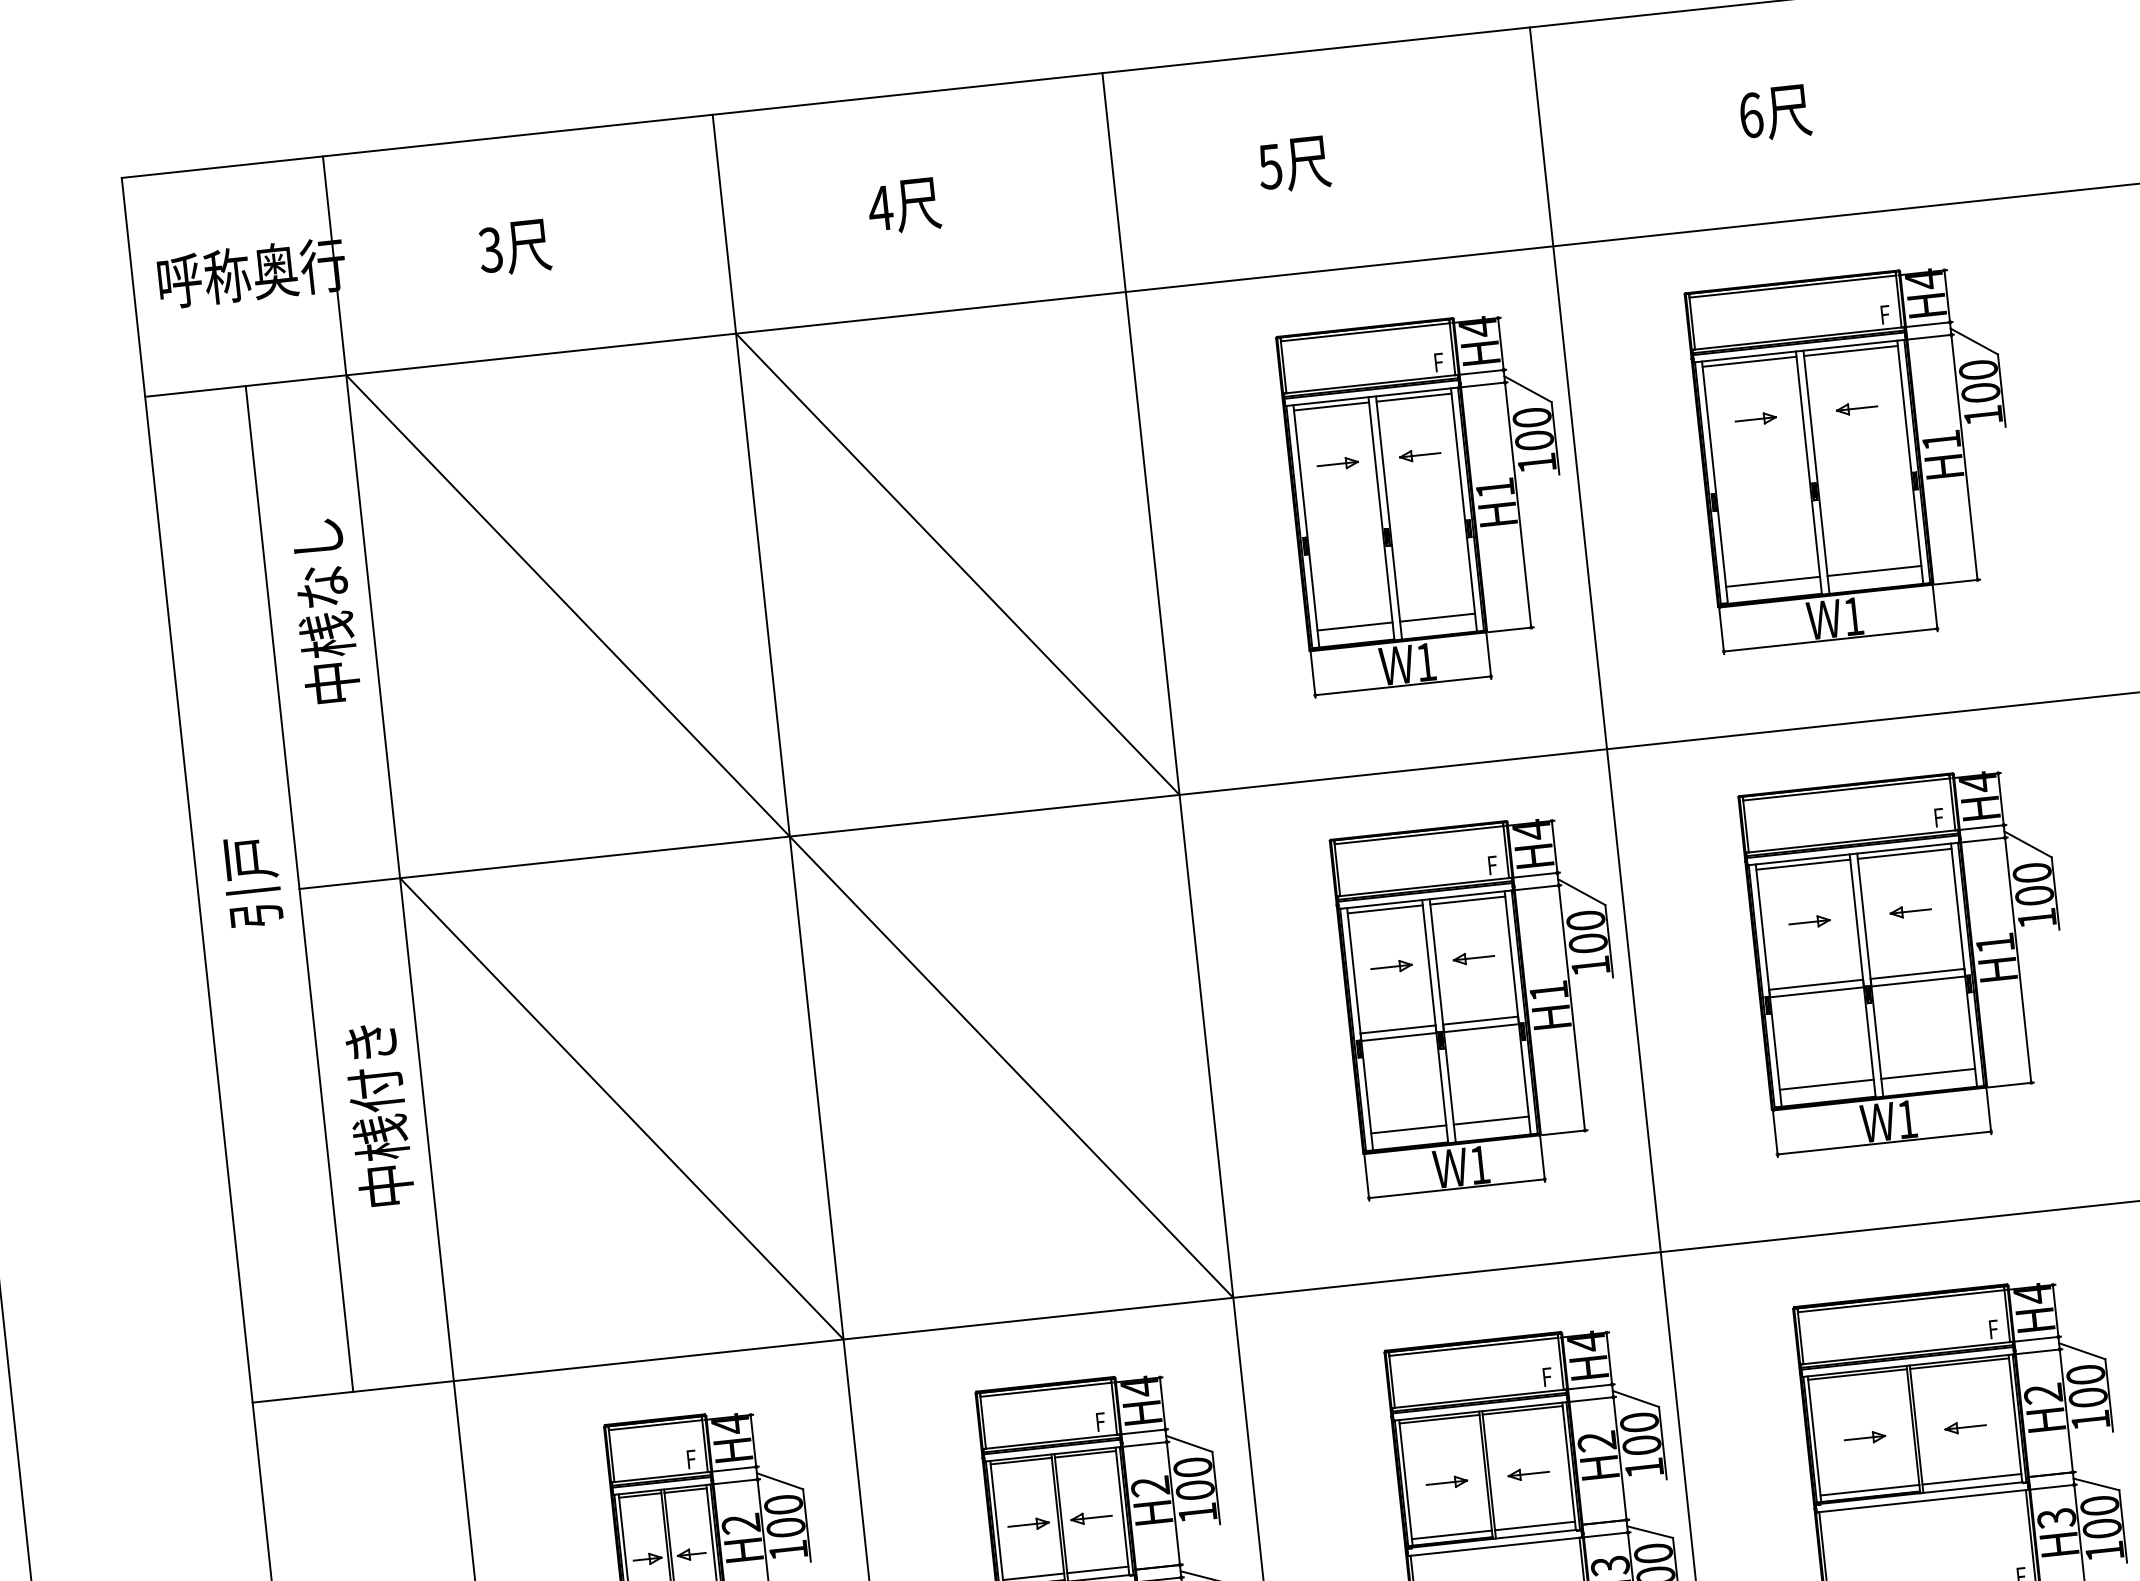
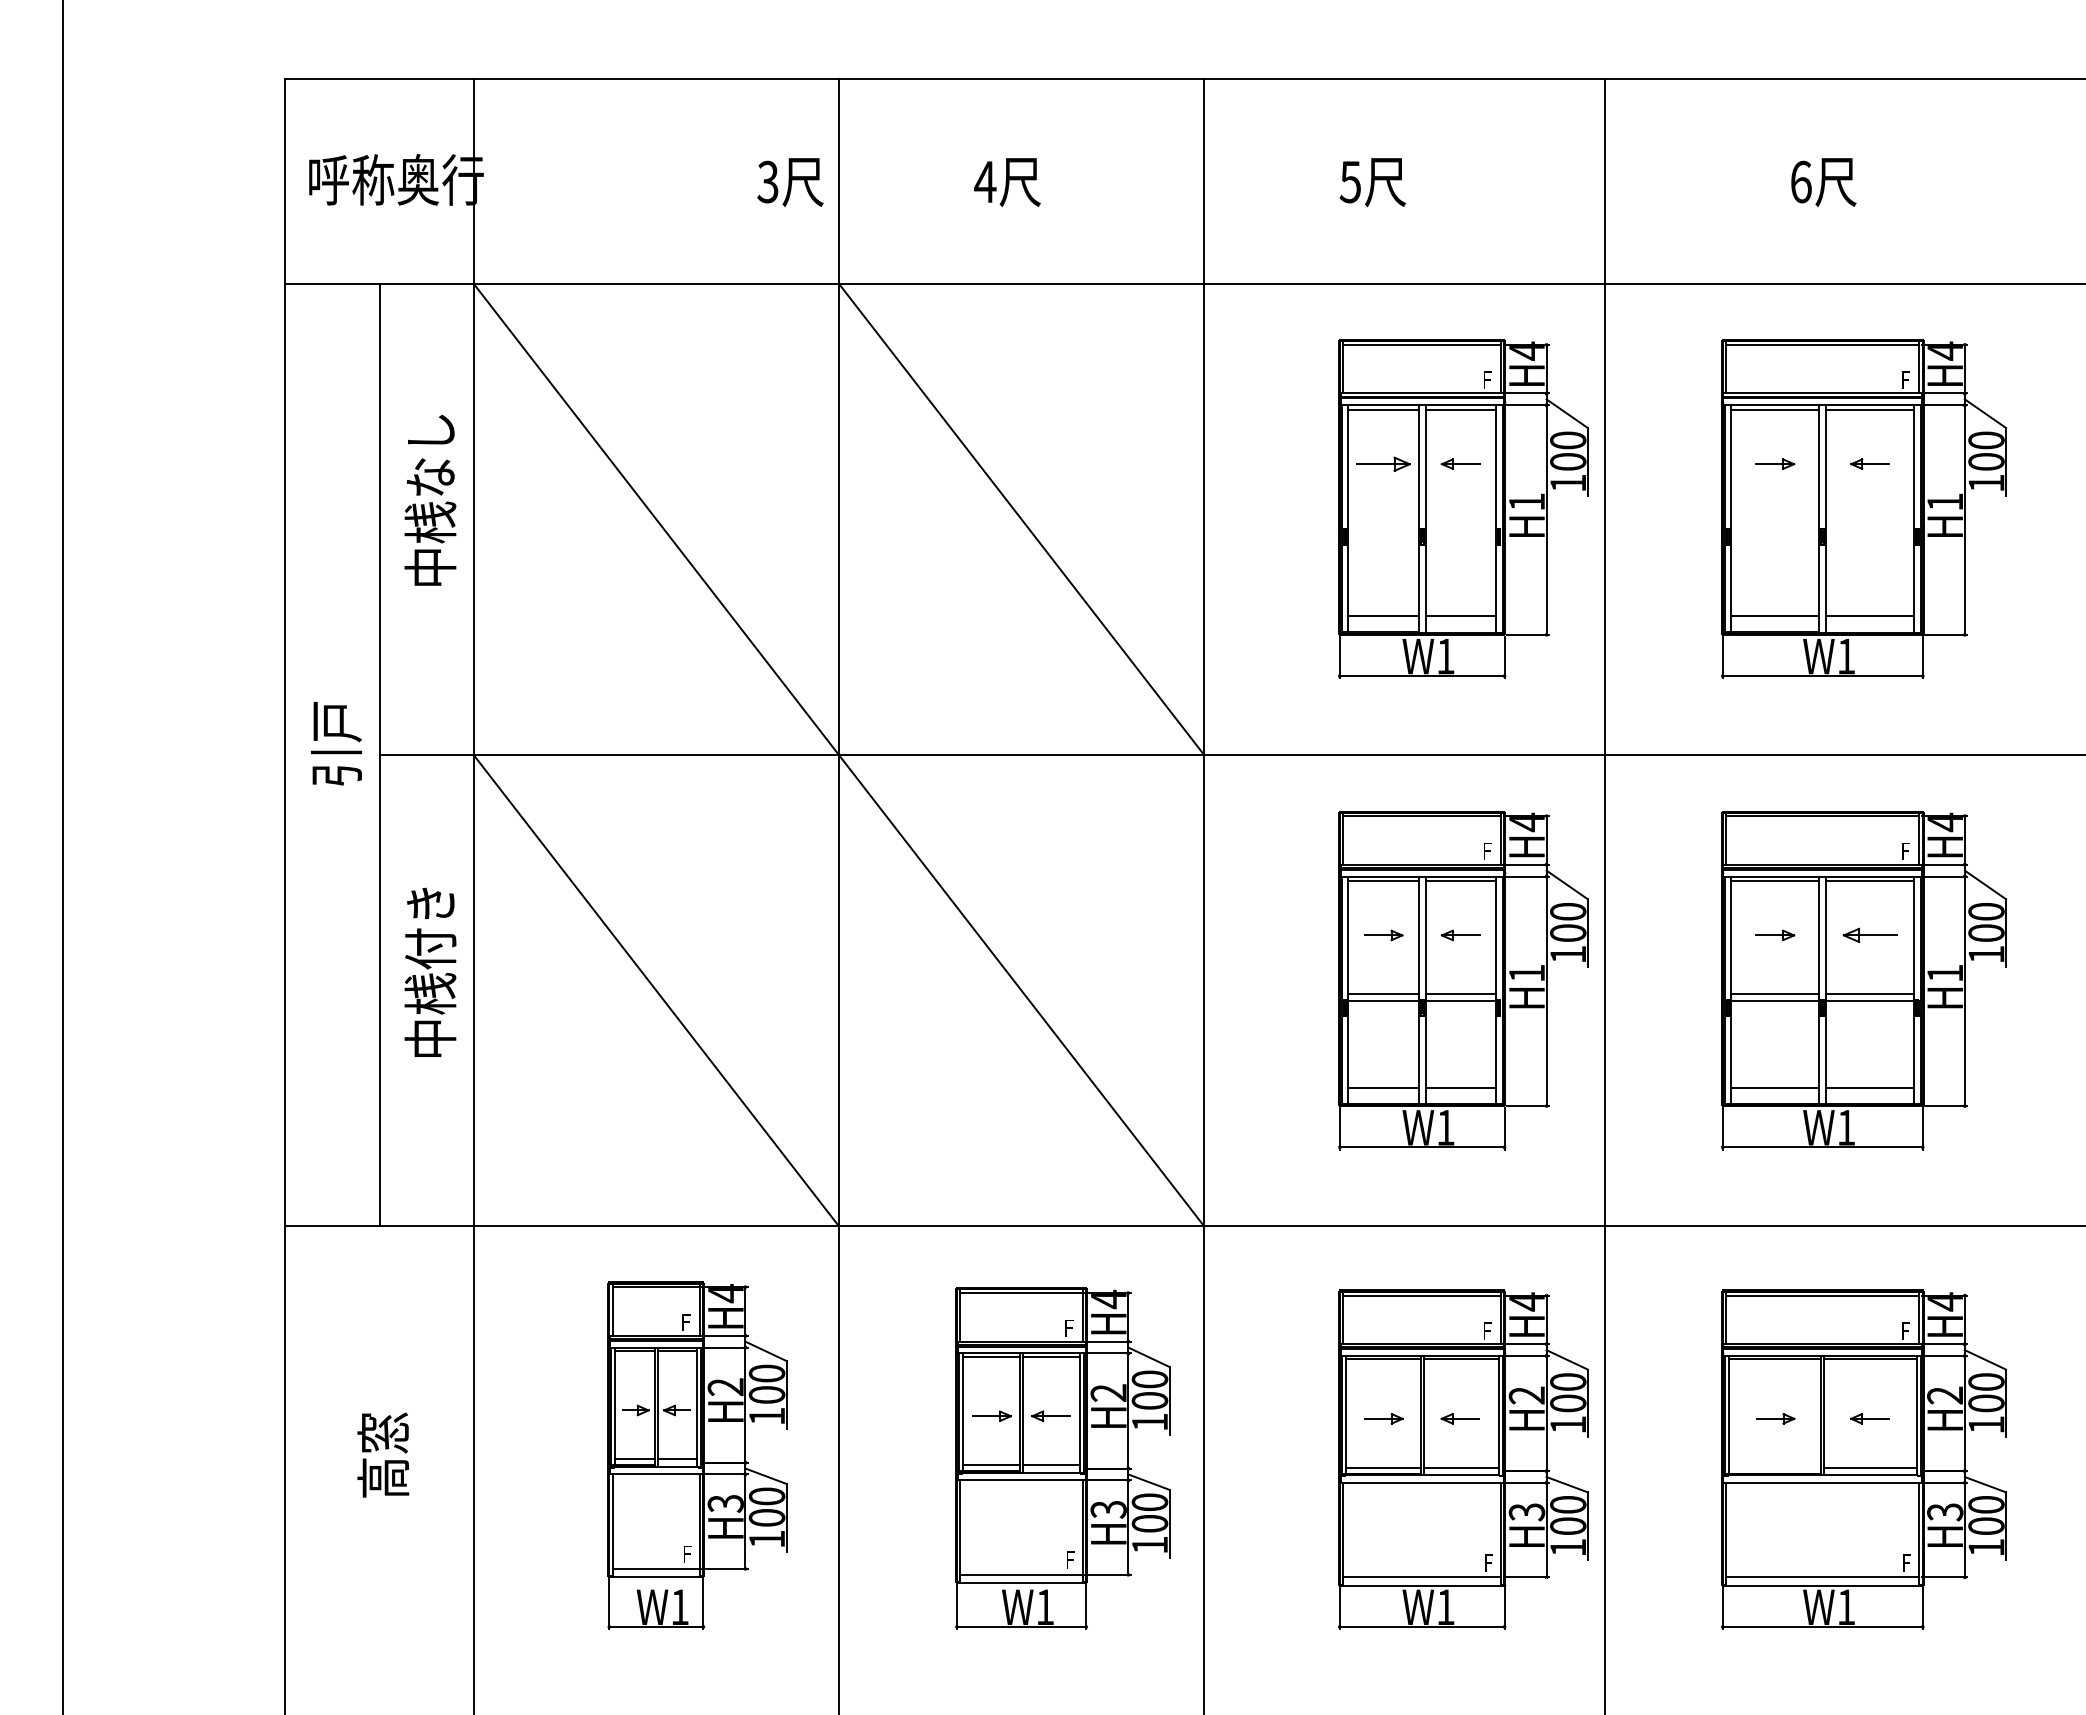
text: (514, 247) -> (790, 182), moved
part: (1337, 463) -> (1383, 463), size x1.4
part: (1910, 911) -> (1869, 935), size x1.4
line: (1869, 1490) -> (1774, 1467), removed

